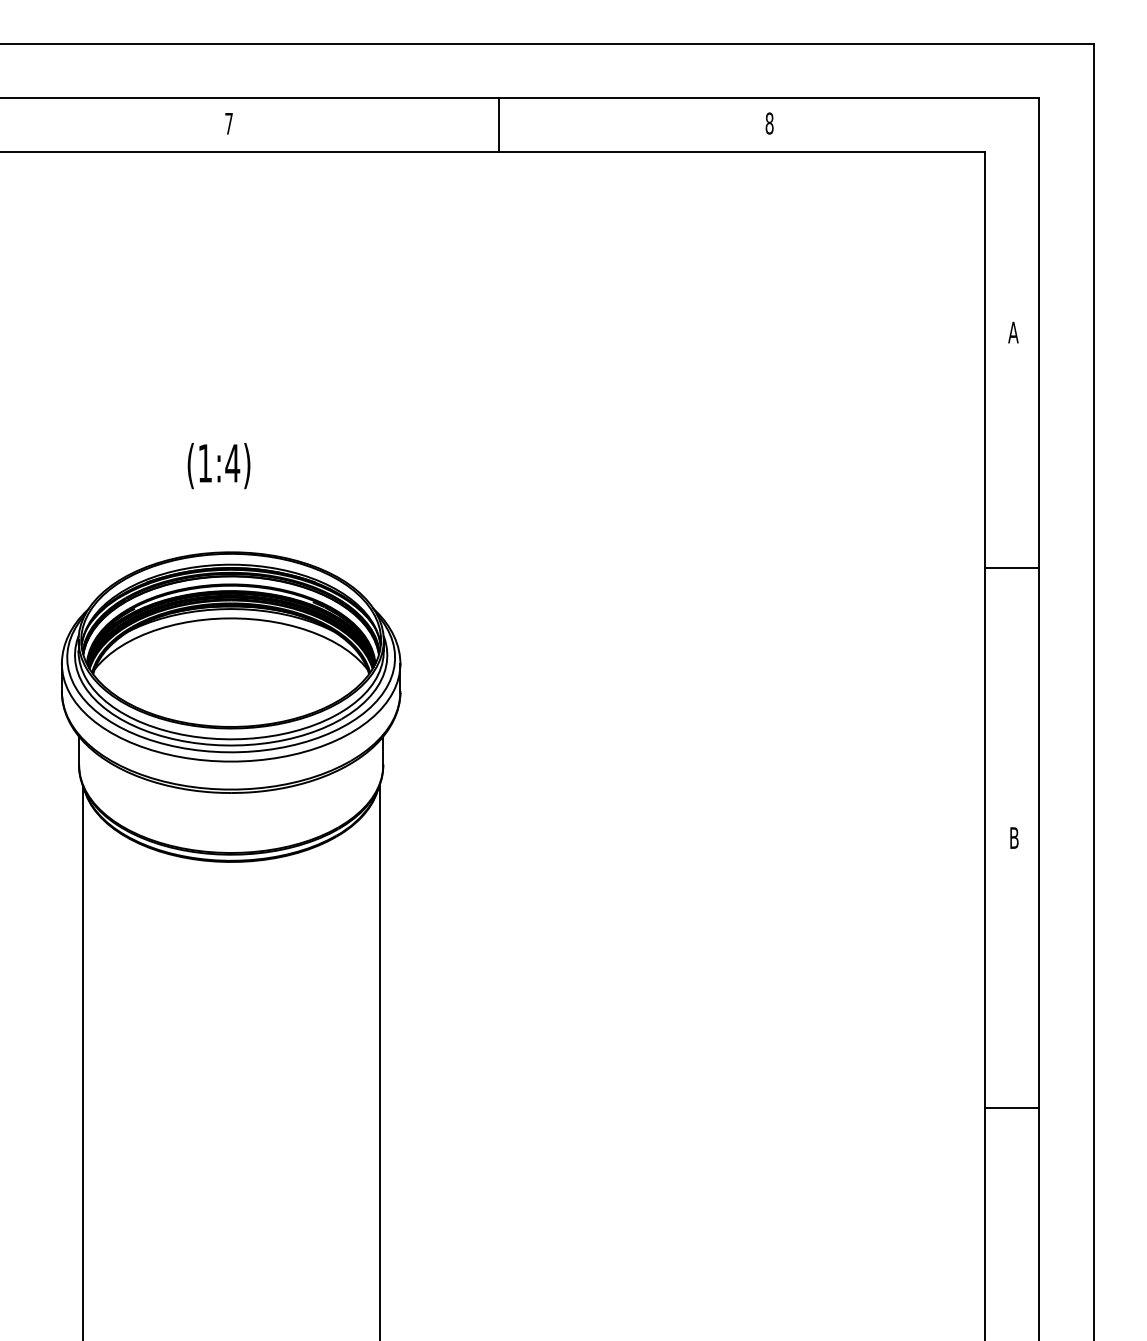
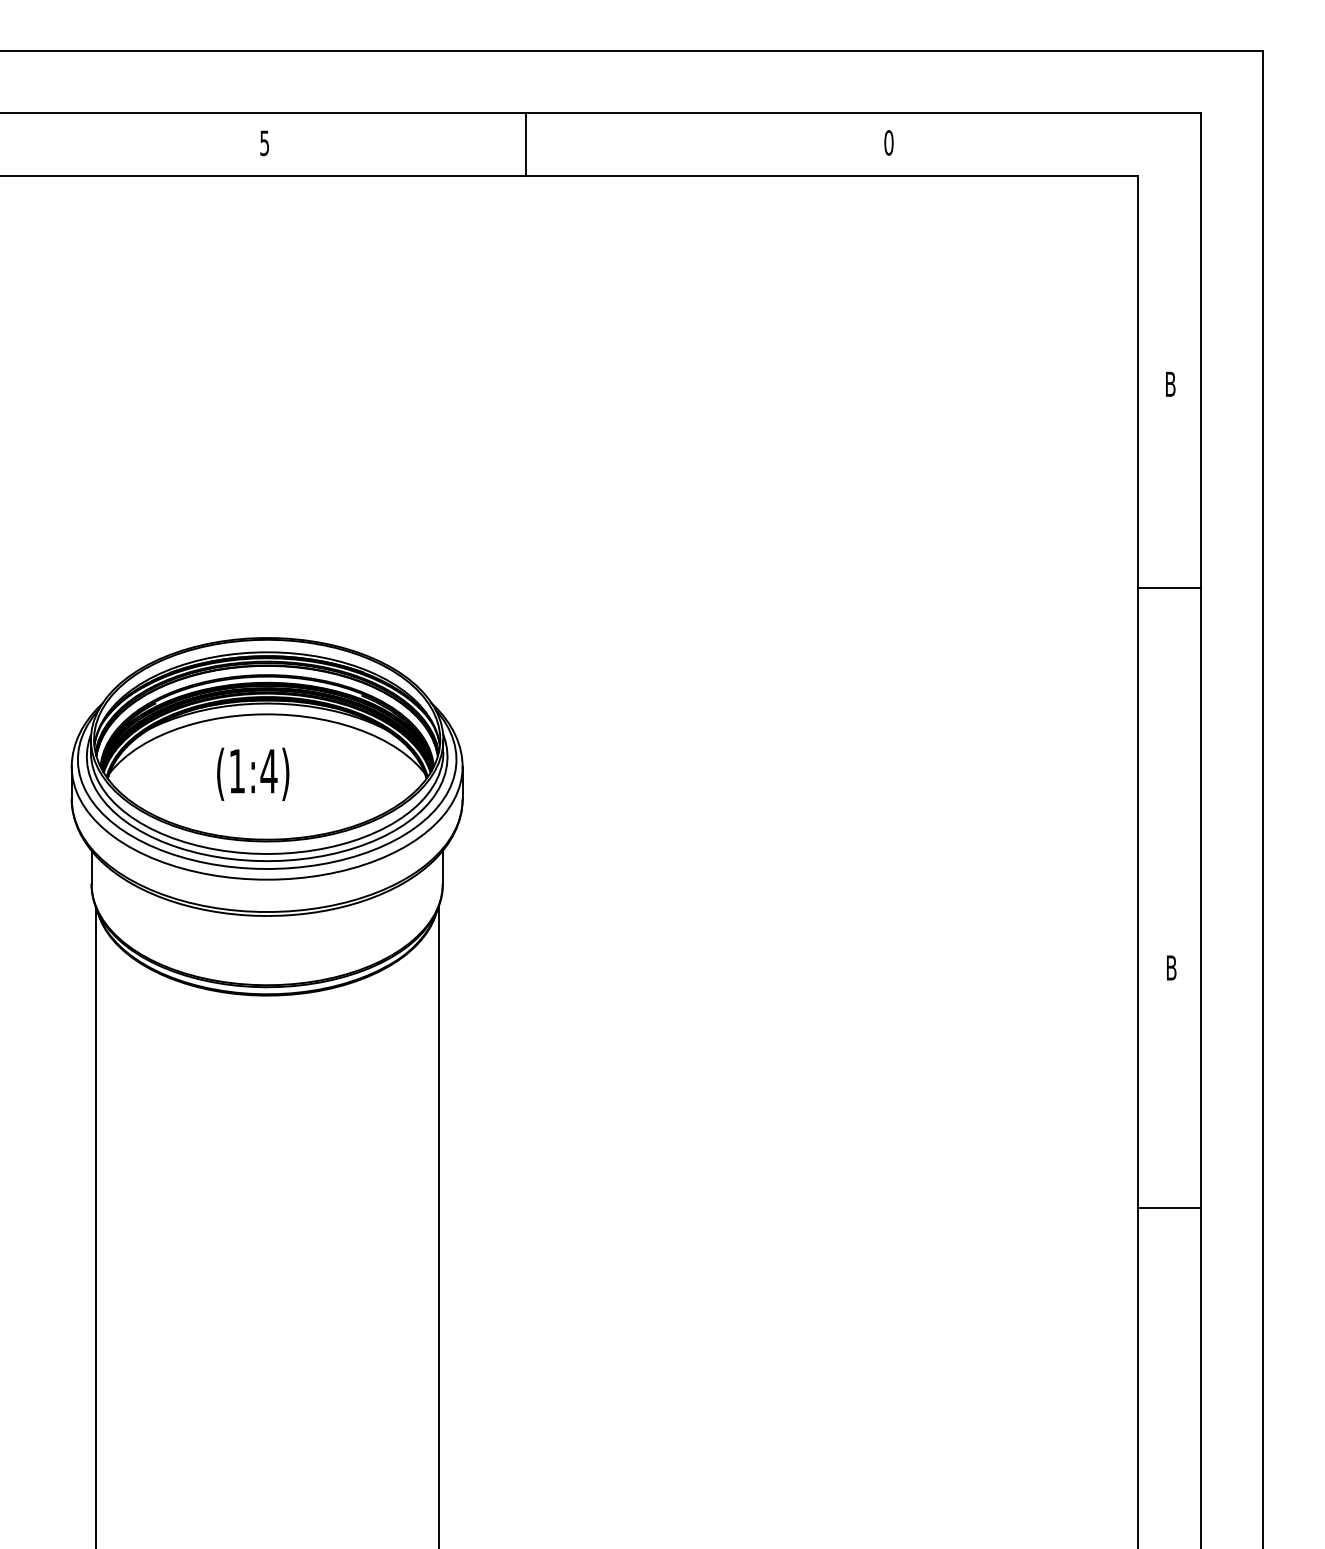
text: (769, 123) -> (888, 142), 8 -> 0
text: (228, 124) -> (264, 143), 7 -> 5
line: (499, 124) -> (525, 144), moved
text: (1013, 331) -> (1170, 383), A -> B
text: (219, 465) -> (253, 773), moved
line: (1012, 568) -> (1169, 588), moved
line: (1012, 1108) -> (1169, 1208), moved

